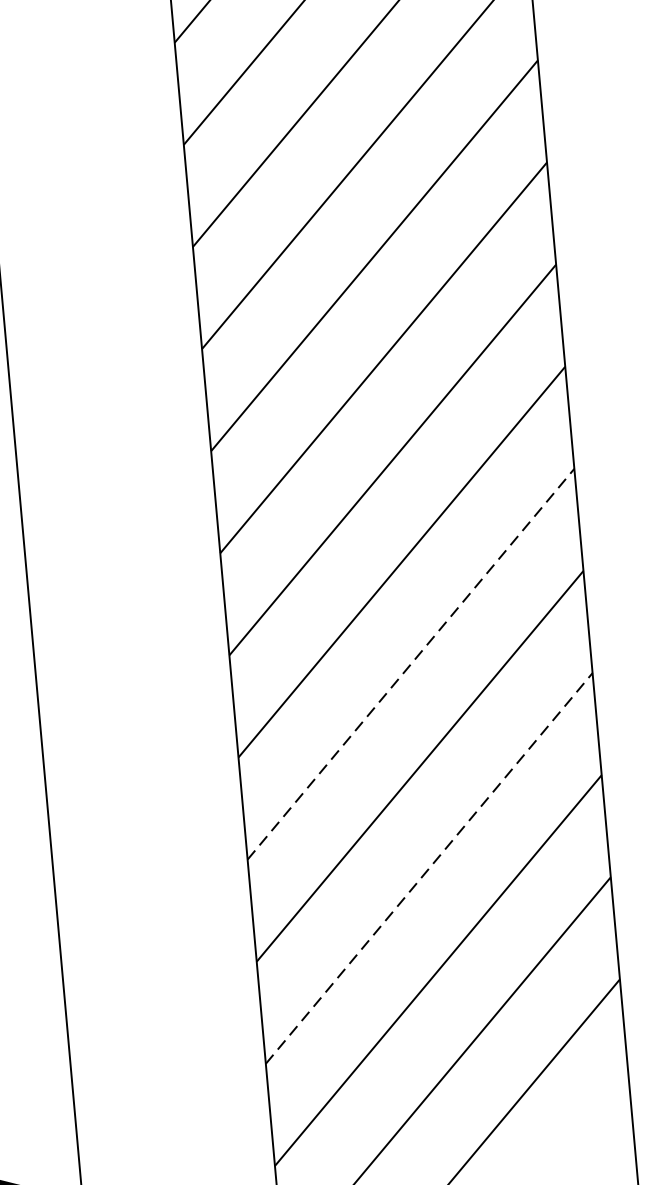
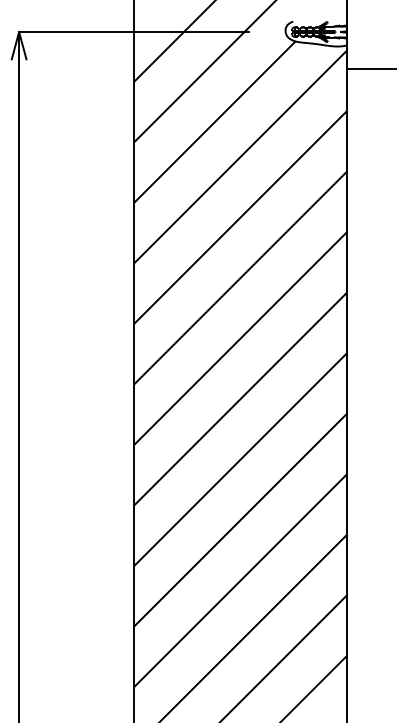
line: (411, 663) -> (240, 459), dashed -> solid
line: (429, 867) -> (240, 580), dashed -> solid

